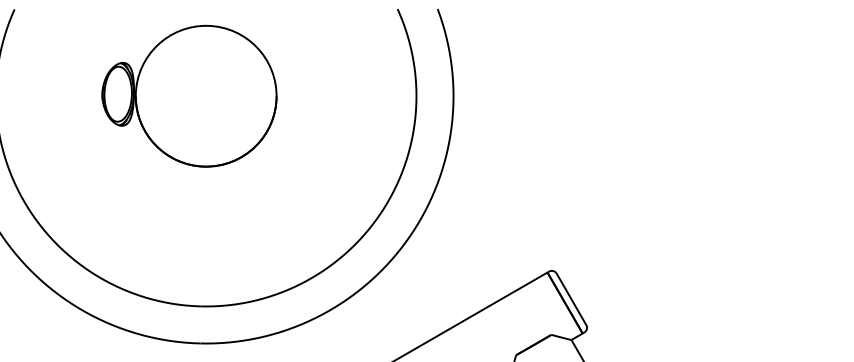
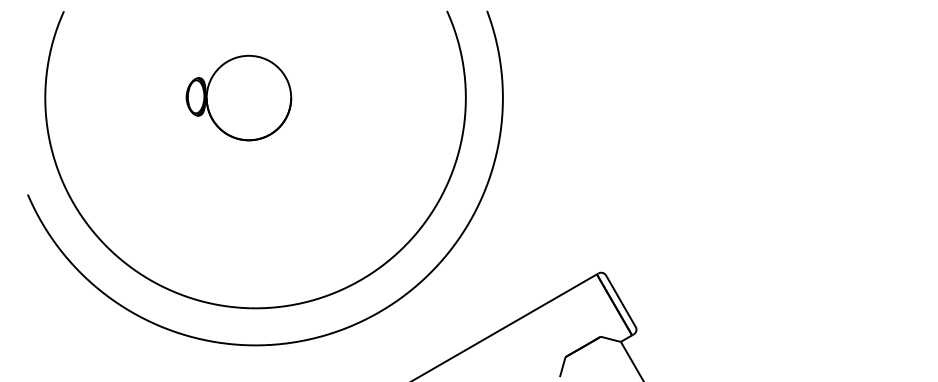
part: (189, 95) -> (238, 97), size x0.6

